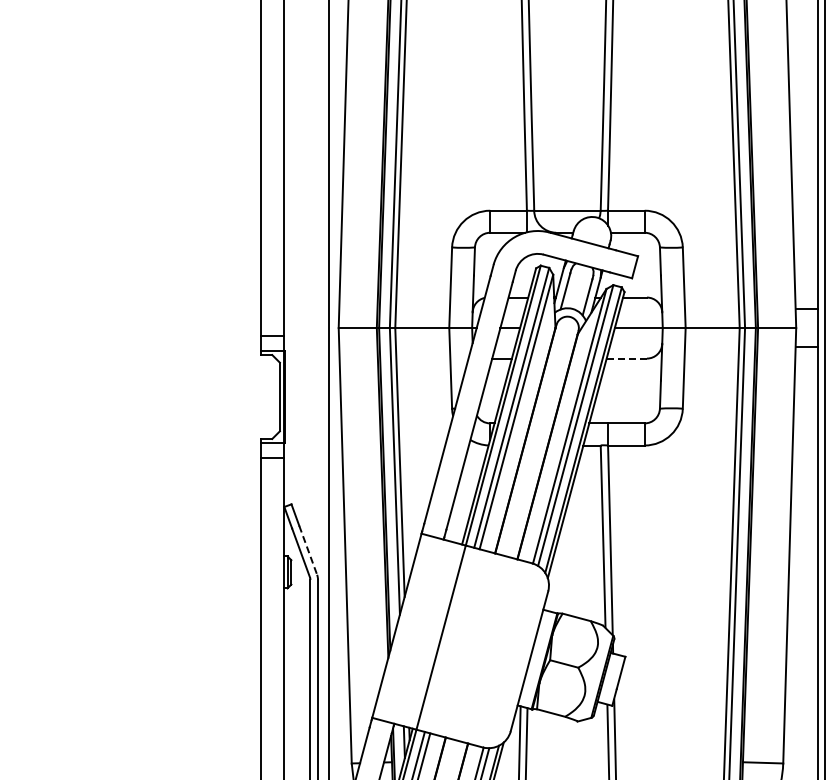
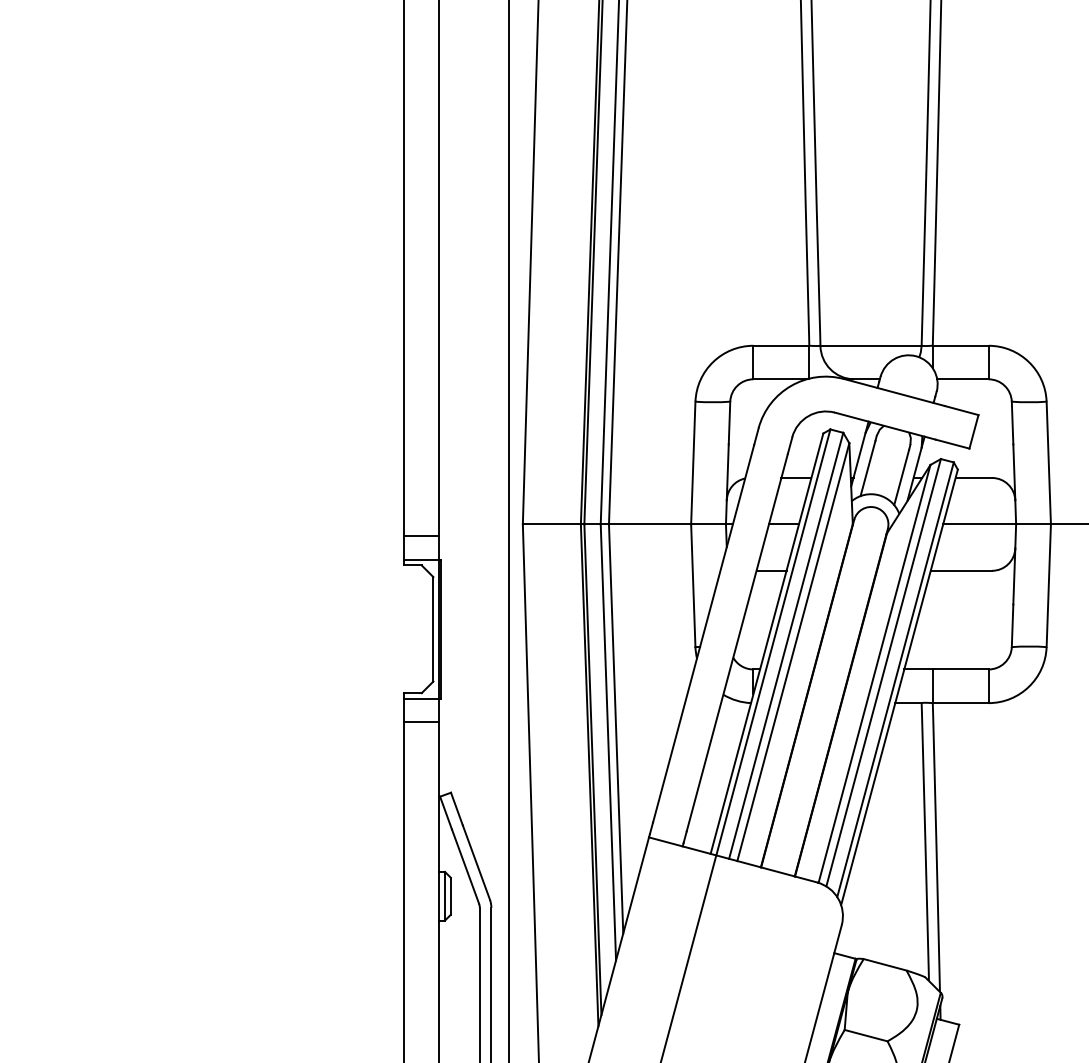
line: (626, 358) -> (960, 570), dashed -> solid
line: (308, 550) -> (476, 862), dashed -> solid

